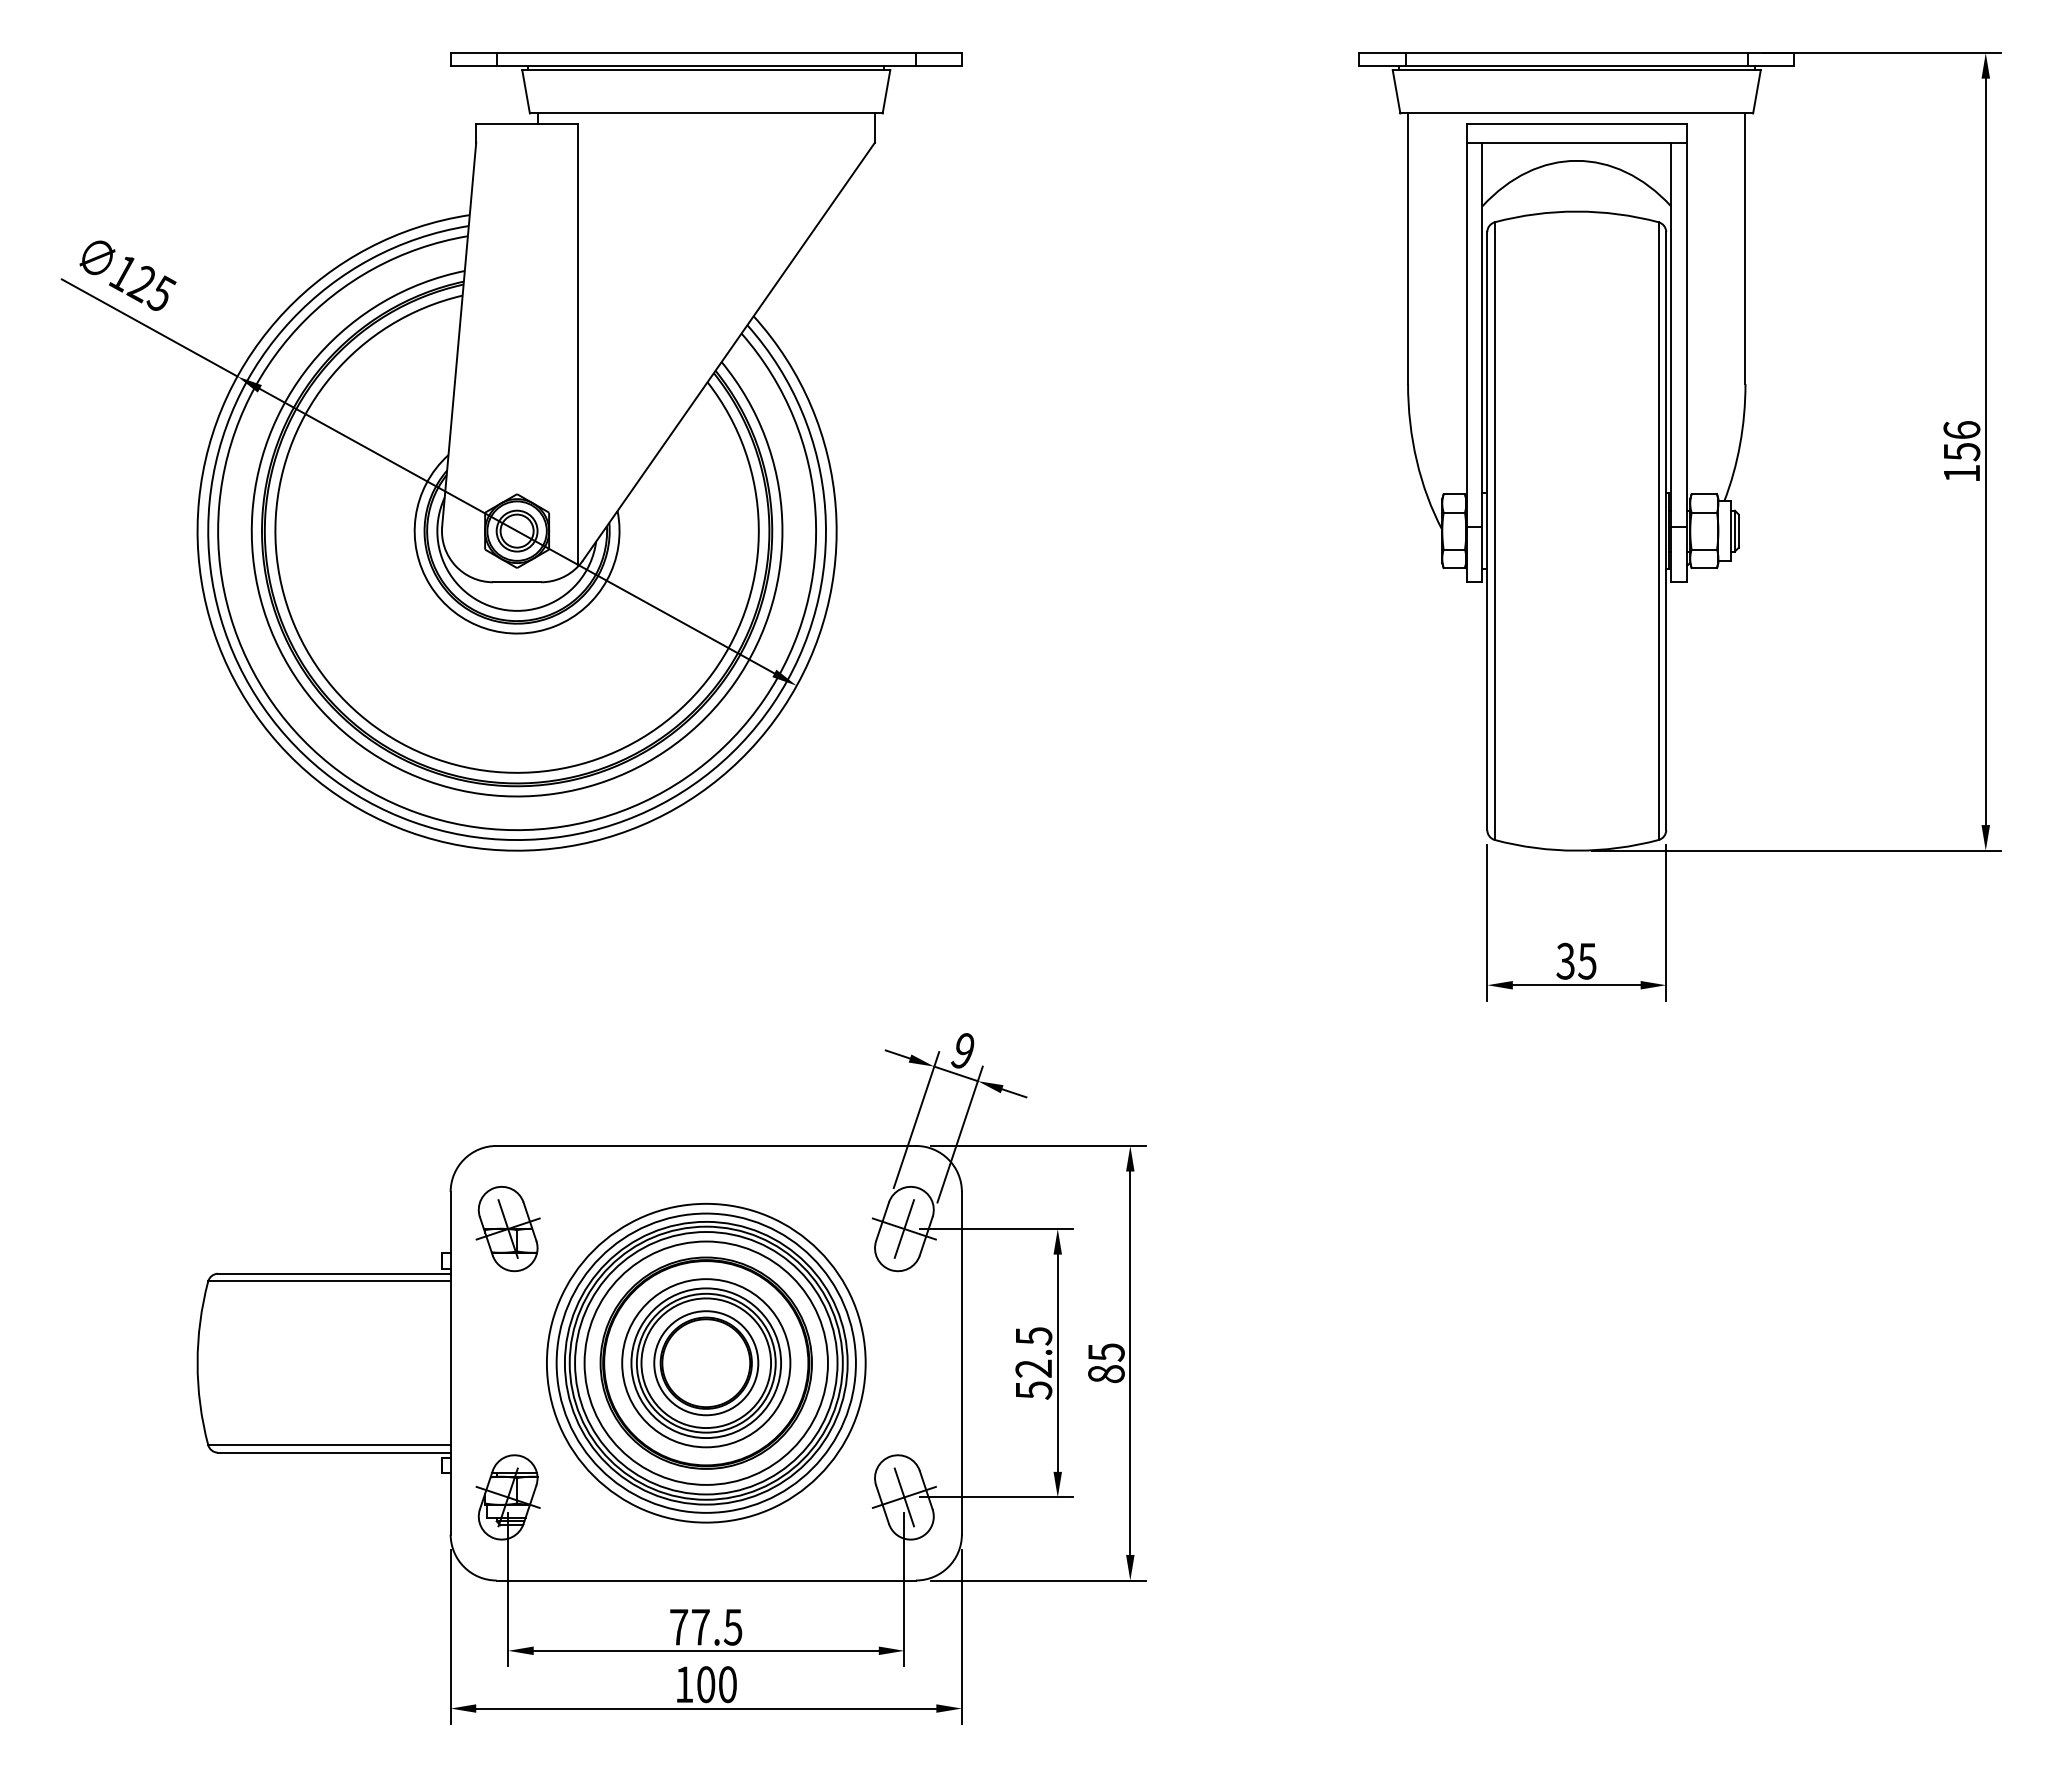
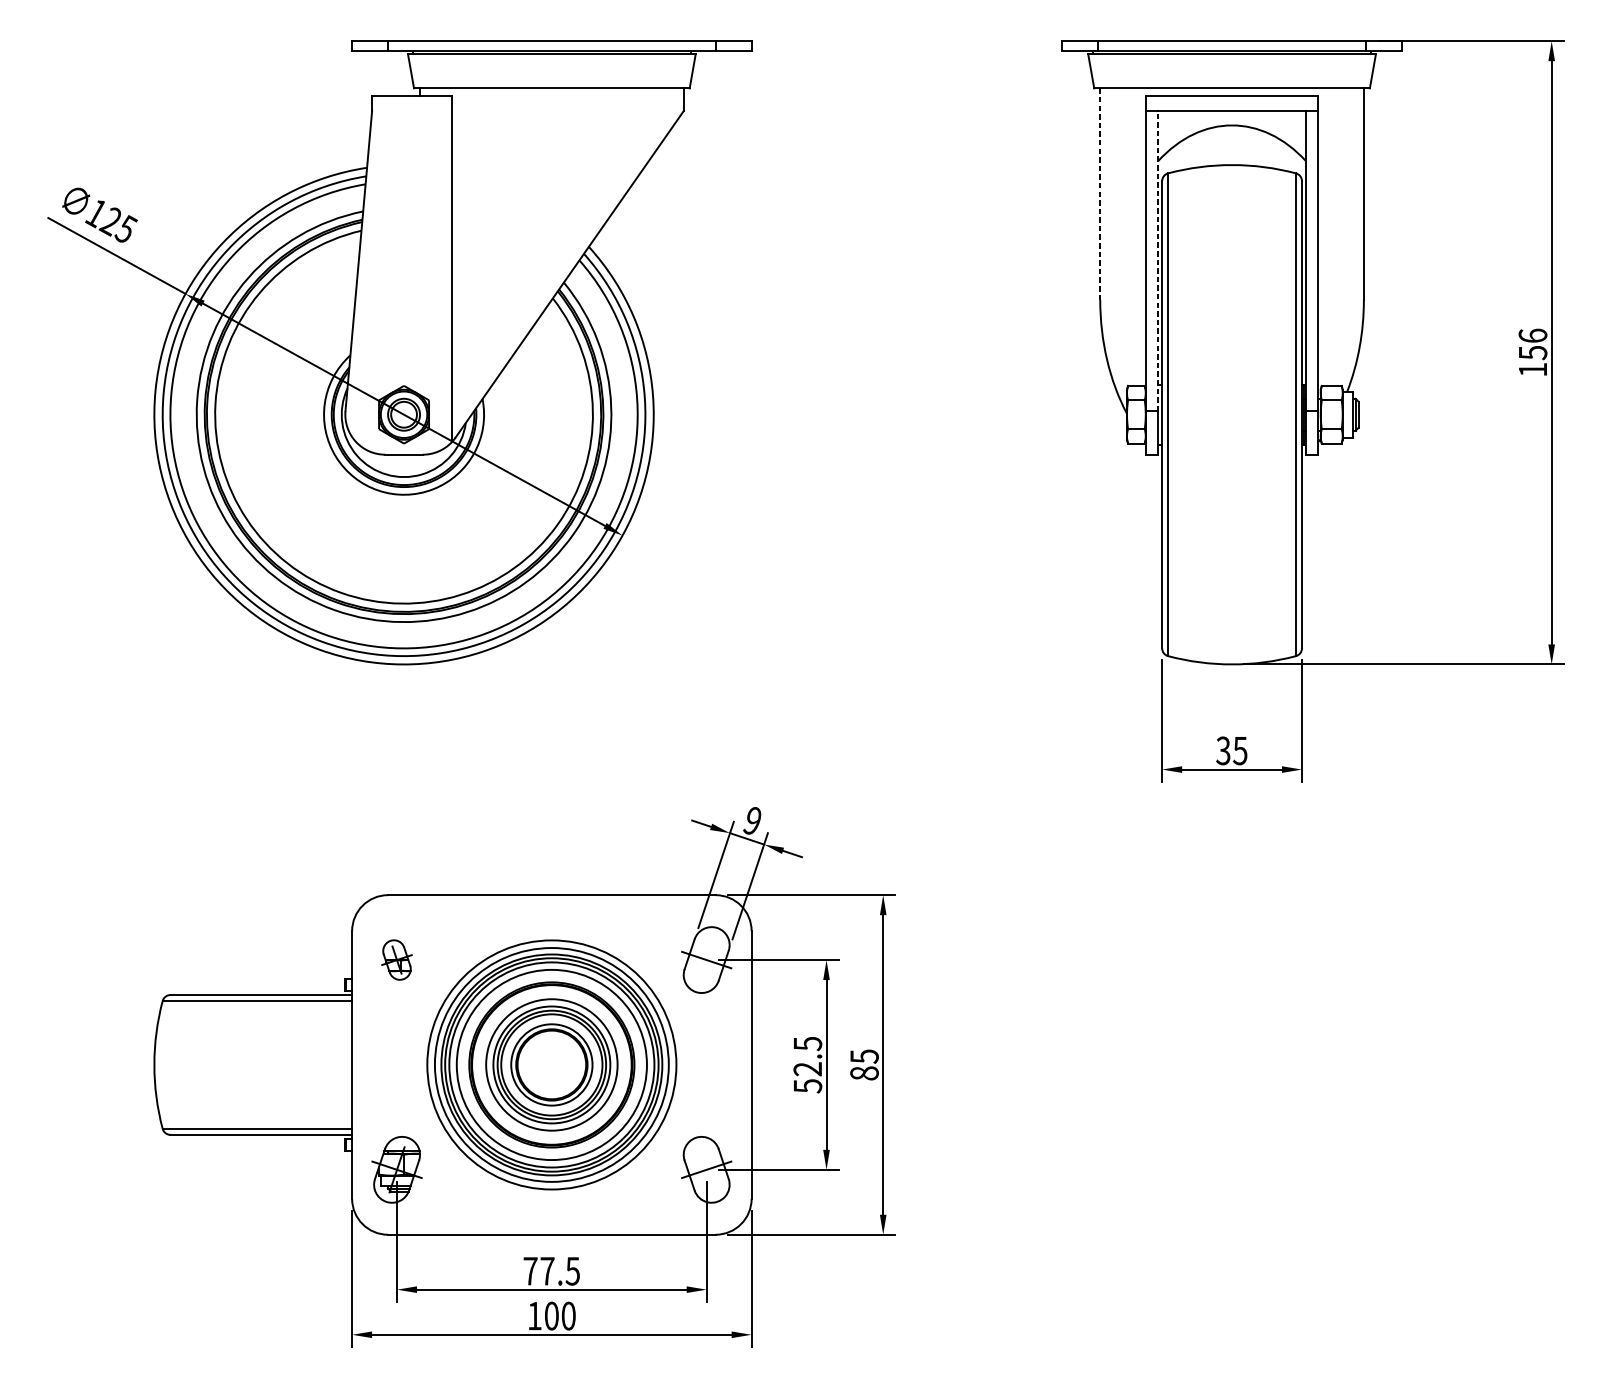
line: (1408, 249) -> (1100, 194), solid -> dashed
line: (1482, 334) -> (1158, 261), solid -> dashed
part: (507, 1228) -> (396, 959), size x0.6
line: (904, 1228) -> (706, 959), removed
line: (904, 1497) -> (706, 1169), removed

